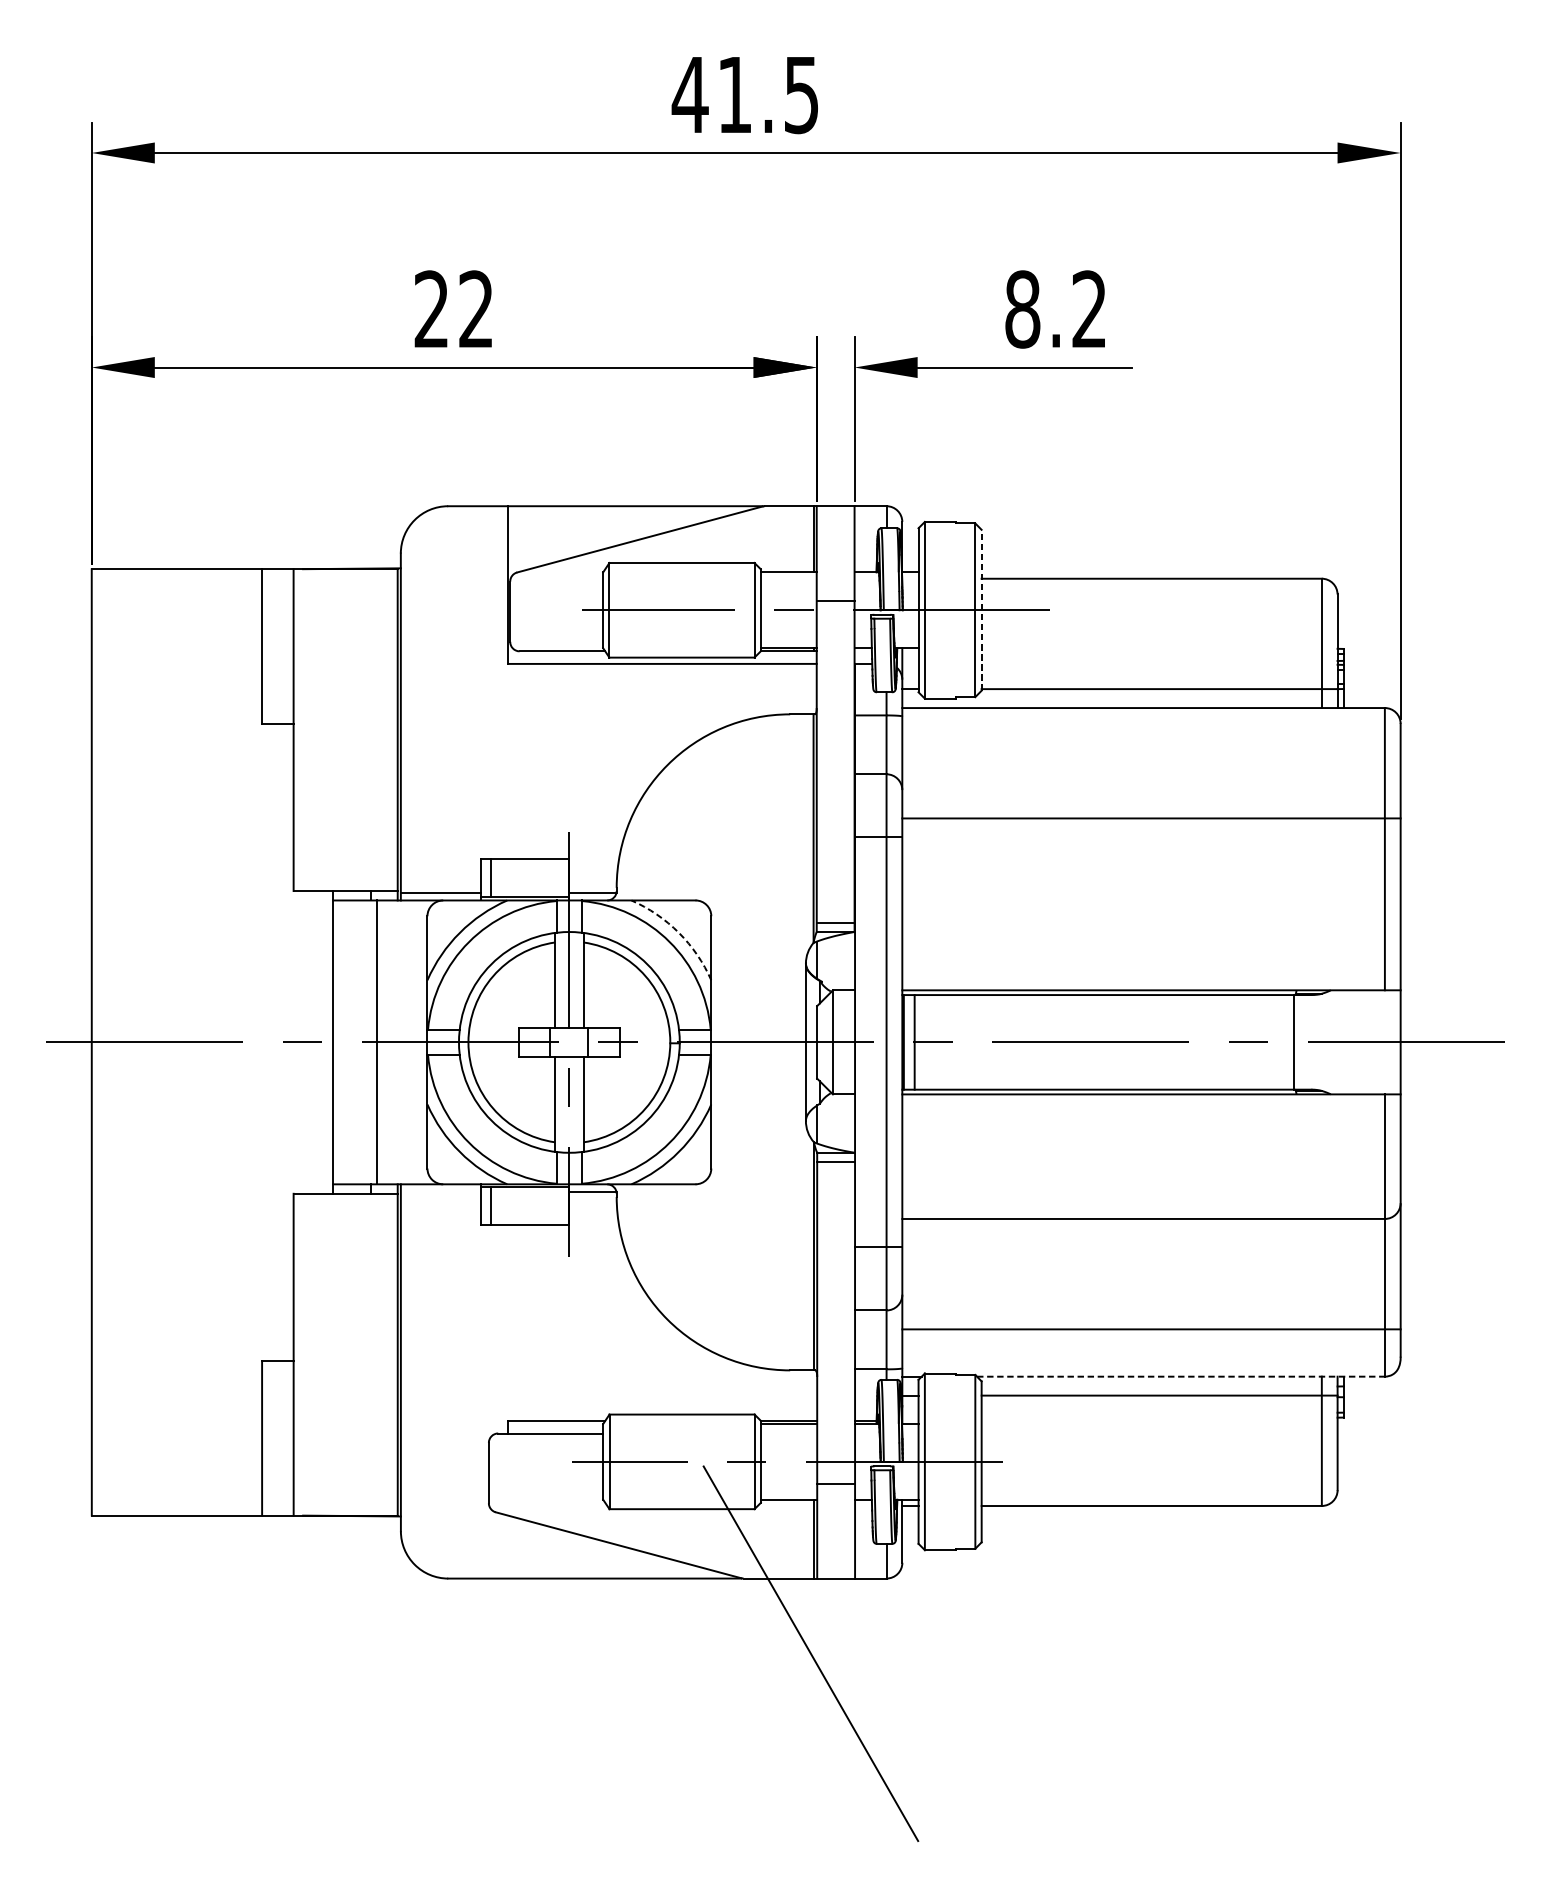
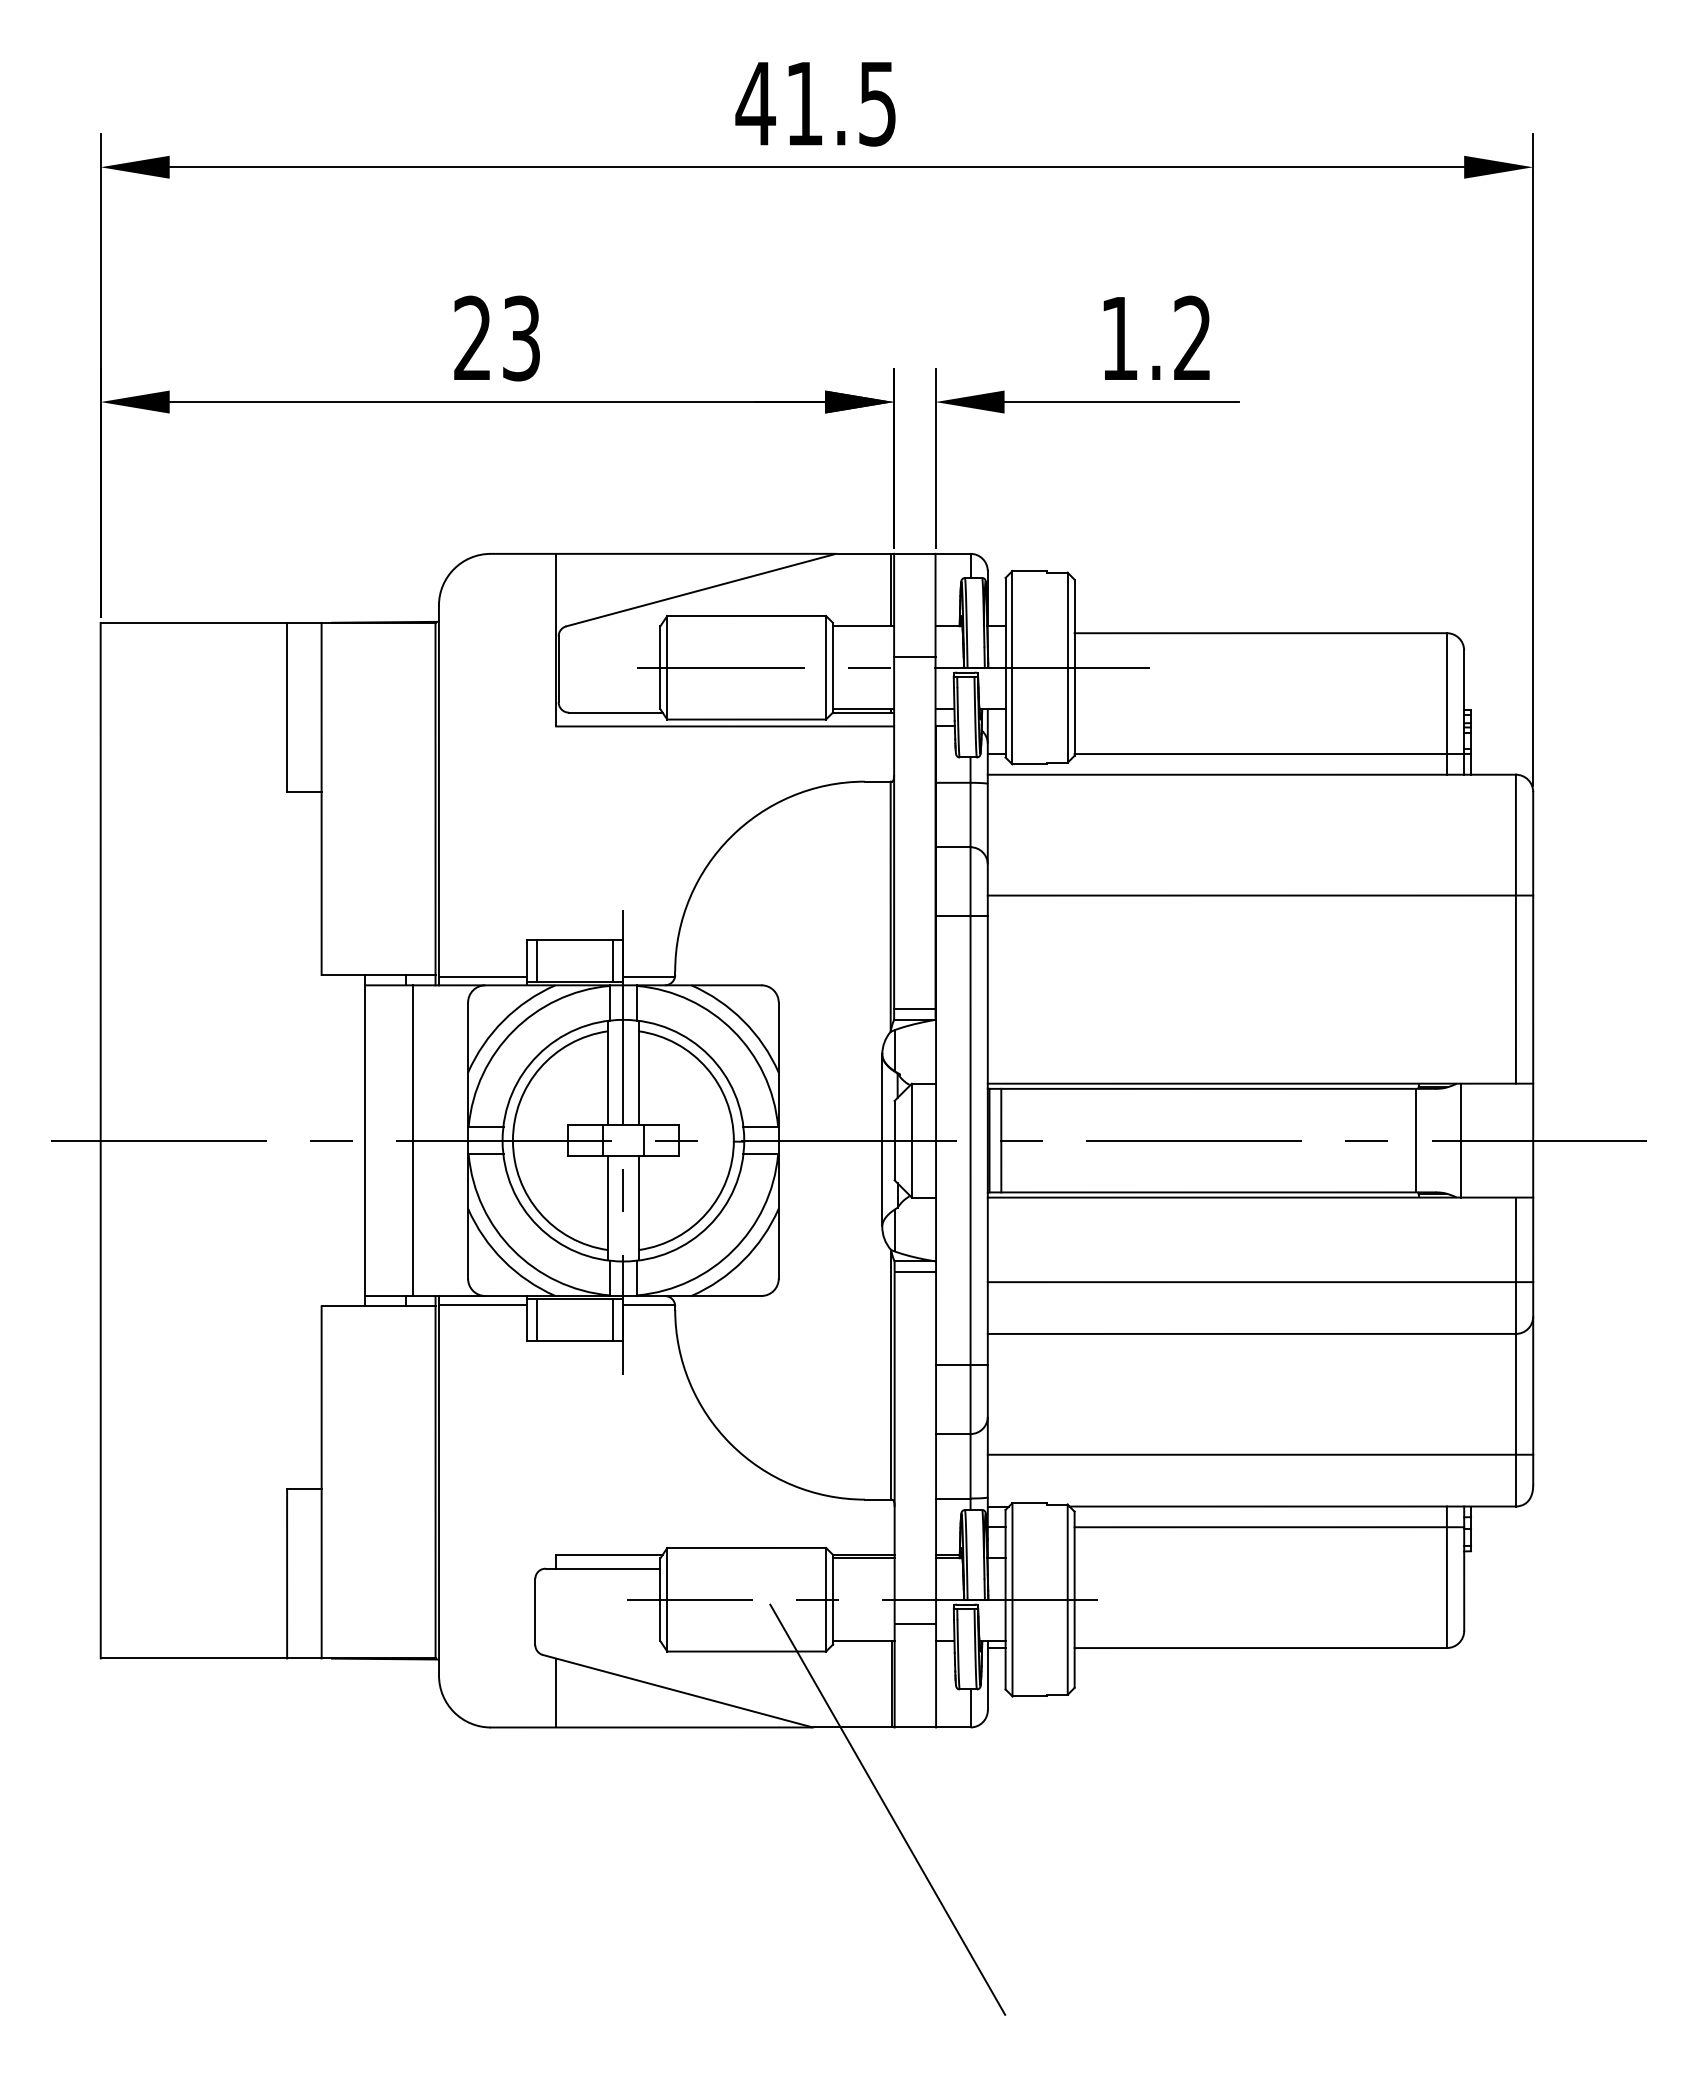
text: (476, 309) -> (521, 338), 22 -> 23
text: (1022, 309) -> (1119, 338), 8.2 -> 1.2
line: (981, 610) -> (1074, 667), dashed -> solid
line: (560, 877) -> (613, 960), added
arc: (679, 932) -> (743, 1020), dashed -> solid
line: (1335, 1042) -> (1461, 1140), added
line: (1151, 1171) -> (1260, 1282), added
line: (440, 1192) -> (482, 1304), added
line: (560, 1205) -> (613, 1319), added
line: (1181, 1376) -> (1293, 1506), dashed -> solid
line: (508, 1546) -> (556, 1692), added

